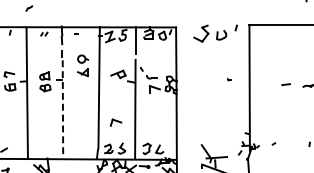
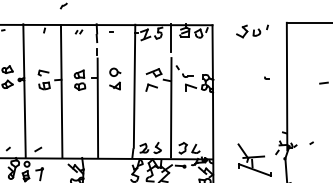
part: (215, 33) -> (252, 31), size x0.71
part: (83, 65) -> (115, 78), moved
line: (62, 109) -> (97, 108), dashed -> solid
part: (115, 122) -> (151, 87), moved

